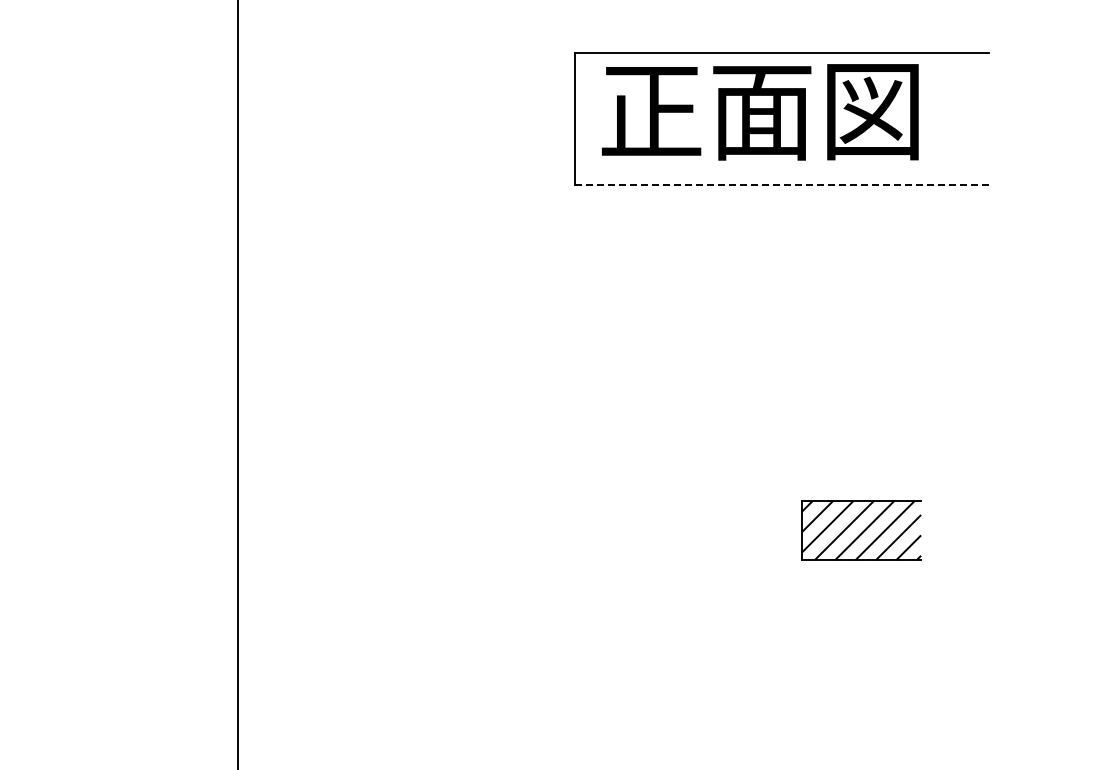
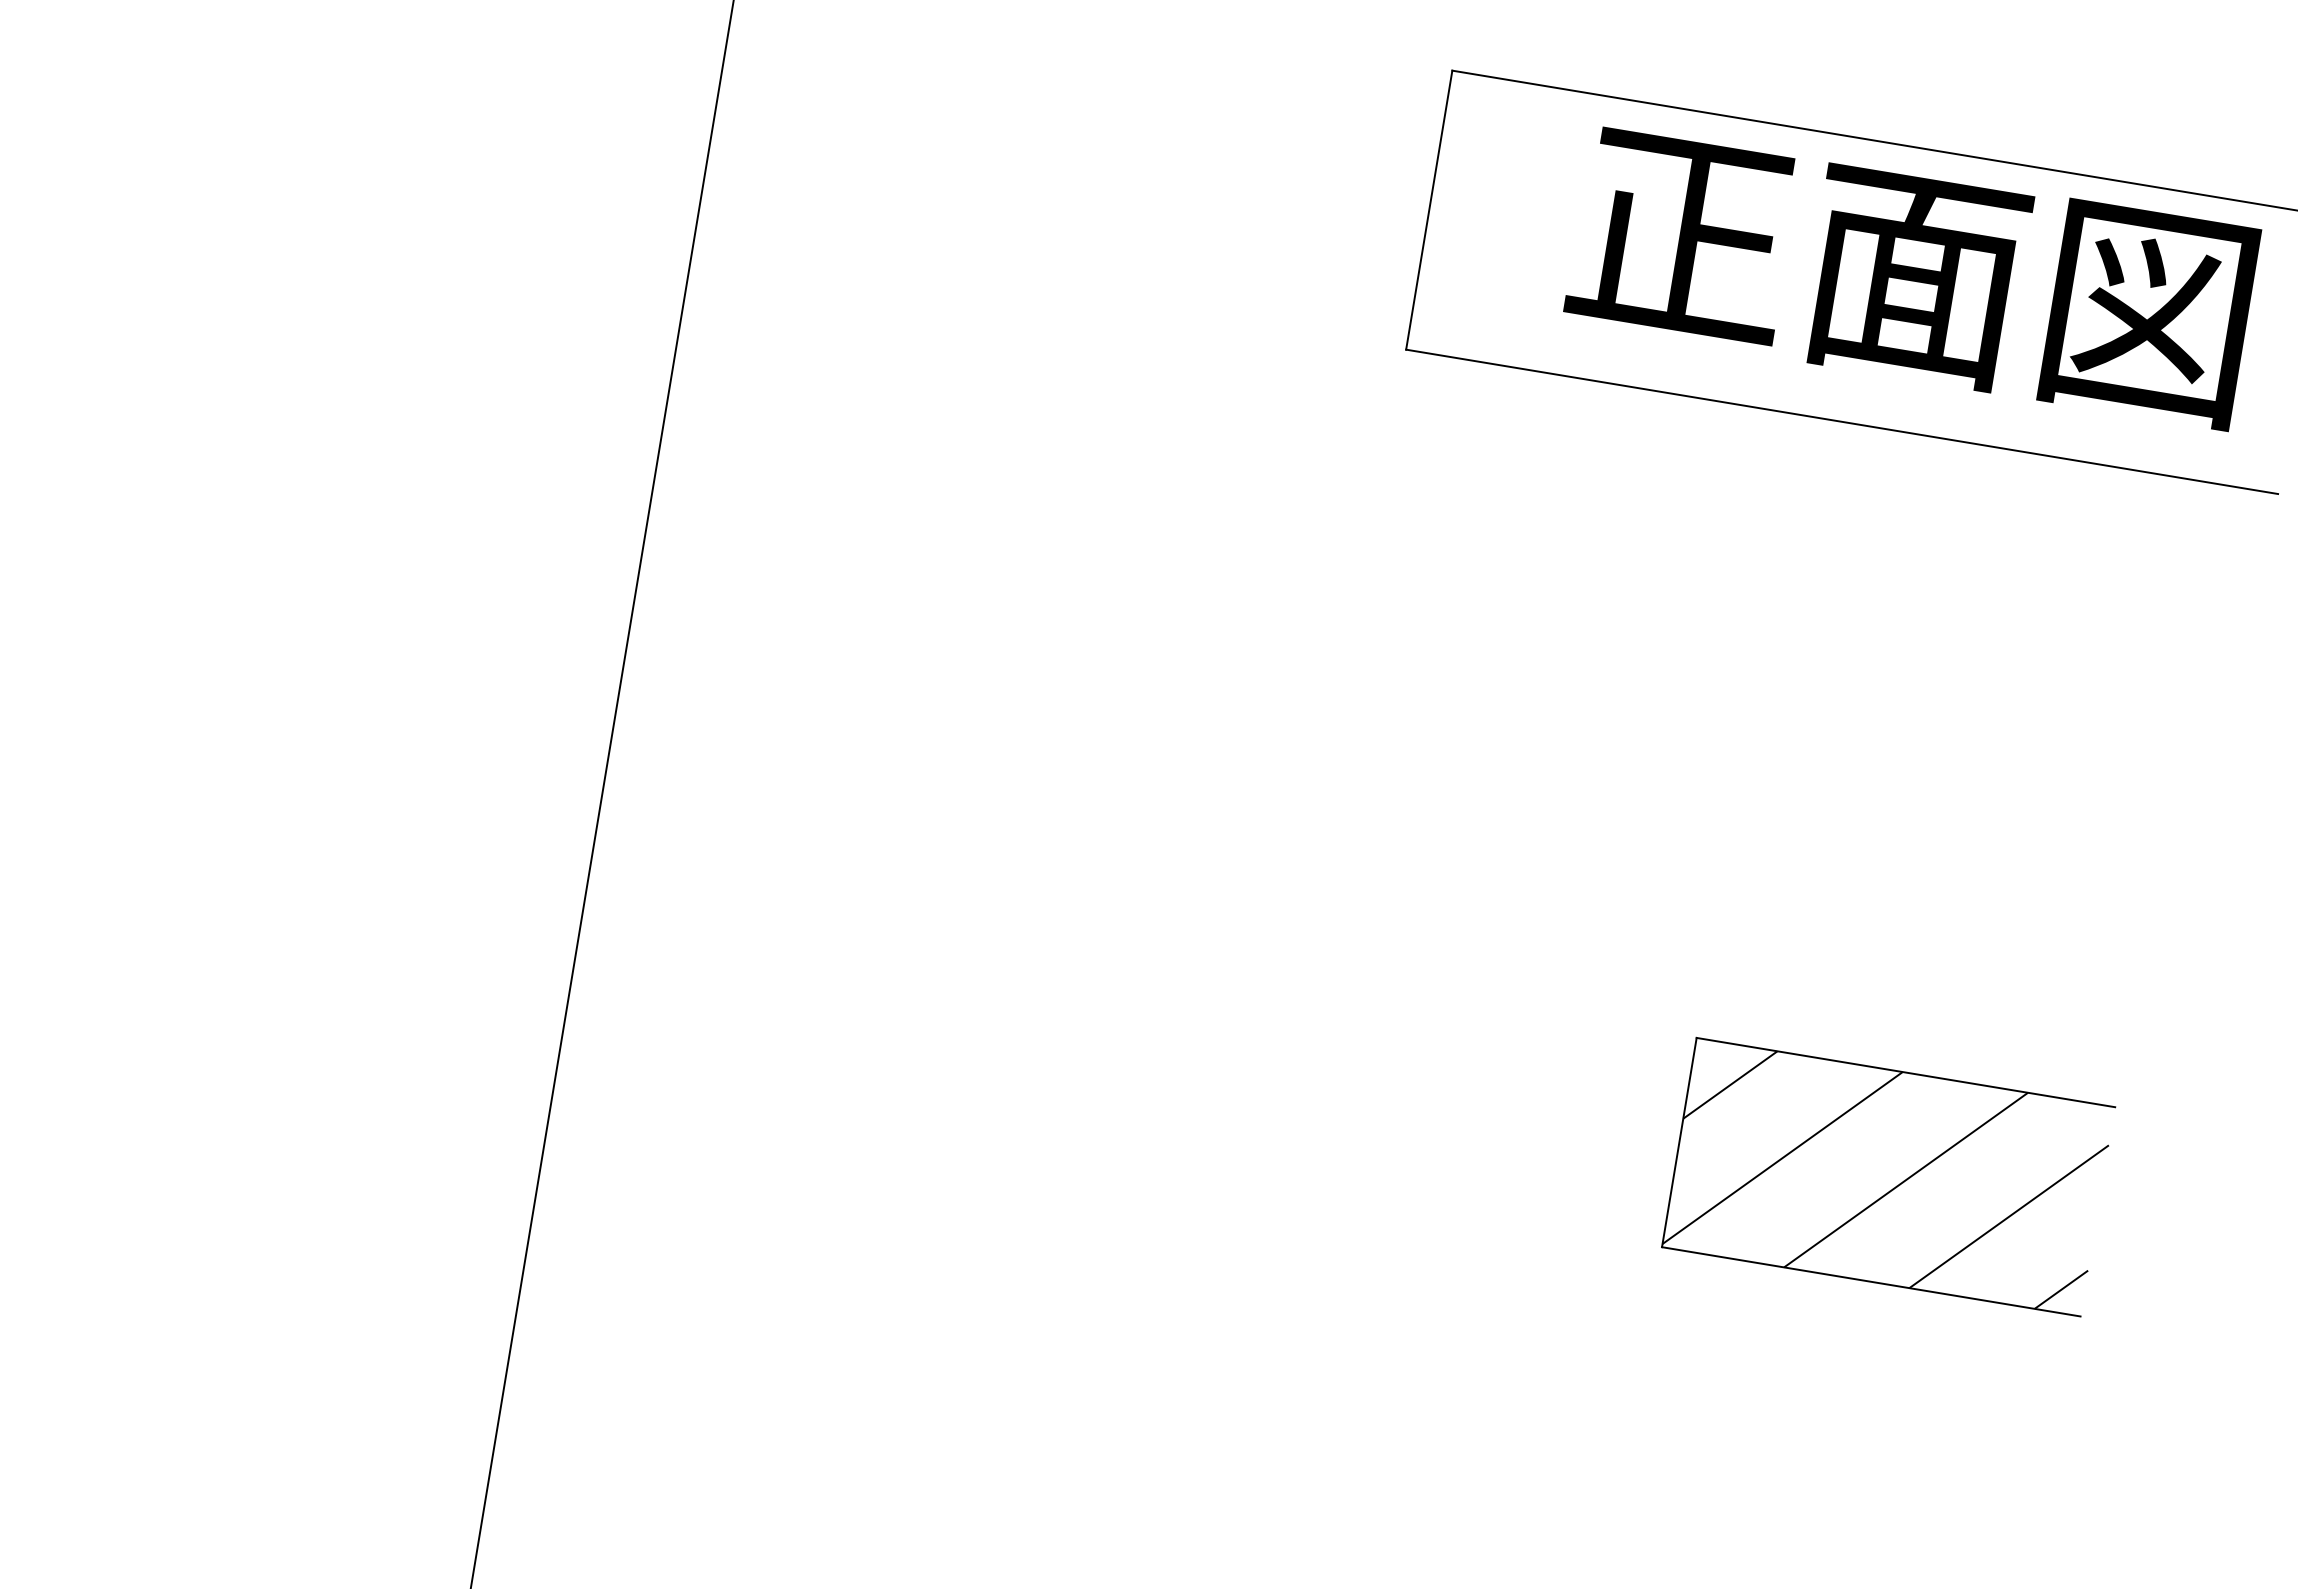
text: (760, 112) -> (1912, 276), moved
line: (782, 185) -> (1842, 422), dashed -> solid
part: (861, 530) -> (1888, 1177), size x1.67

